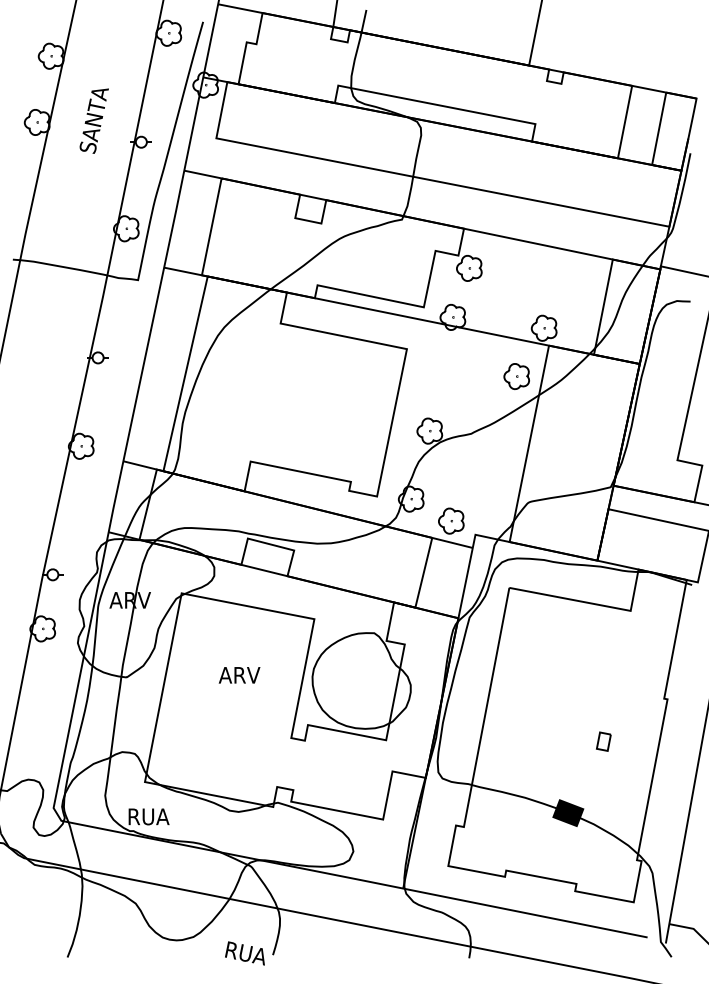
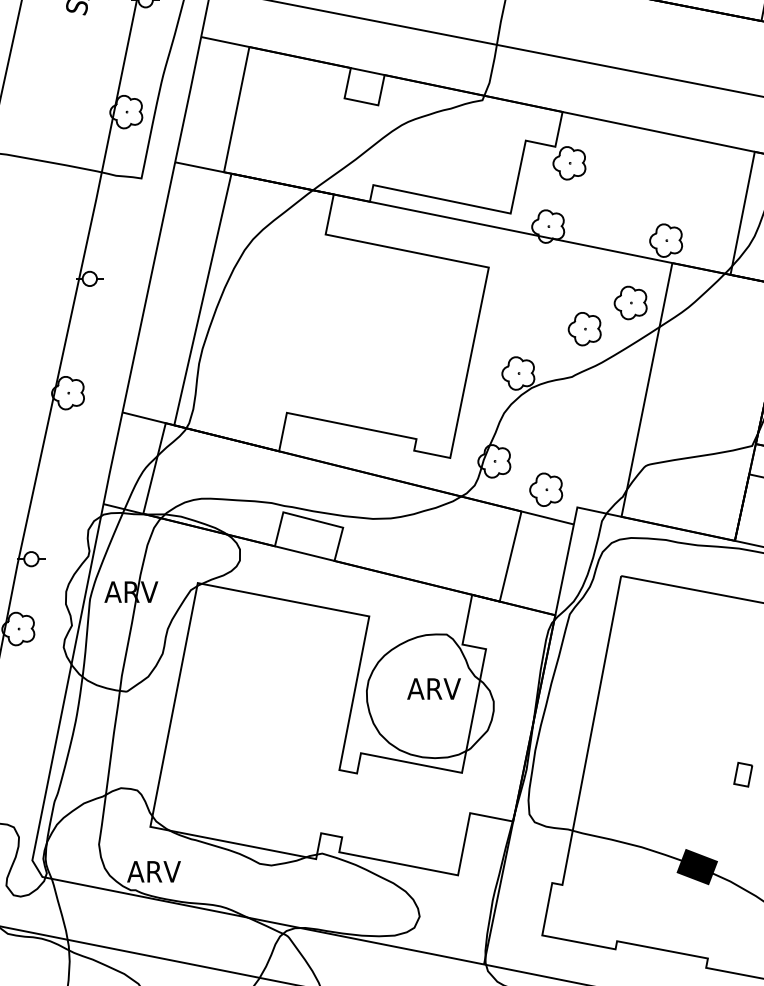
part: (480, 396) -> (583, 328), added
text: (239, 675) -> (433, 689), moved
text: (148, 816) -> (154, 871), RUA -> ARV

